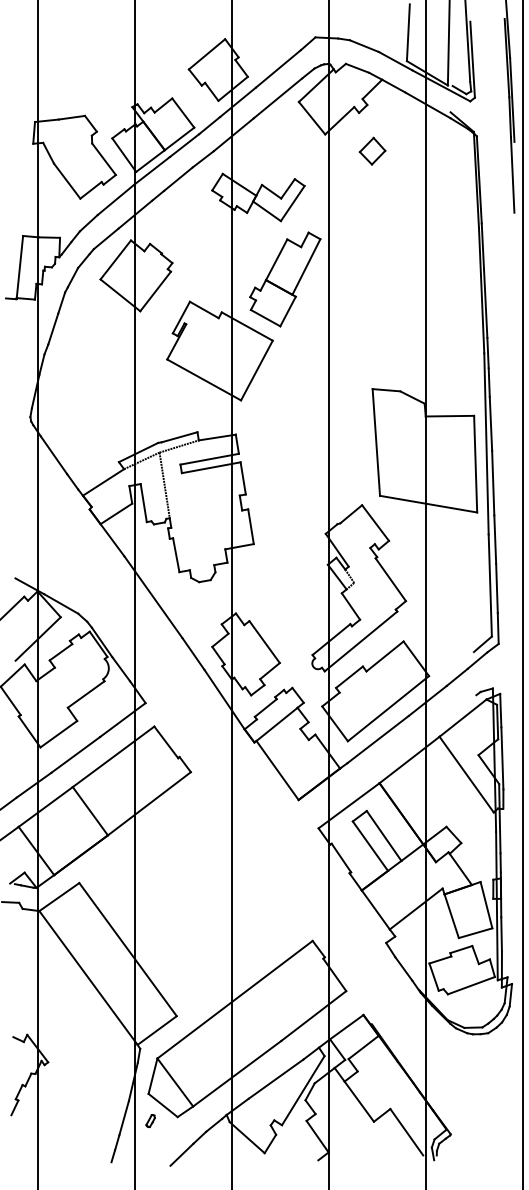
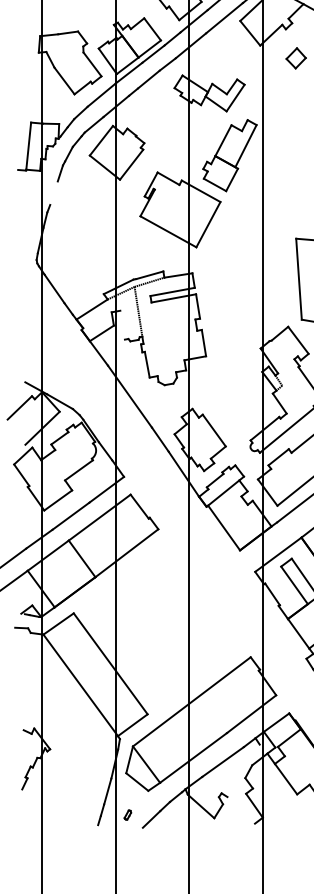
line: (53, 328) -> (54, 192), removed
line: (143, 503) -> (122, 325), removed
line: (303, 1090) -> (243, 770), removed
part: (150, 1120) -> (127, 814), moved

